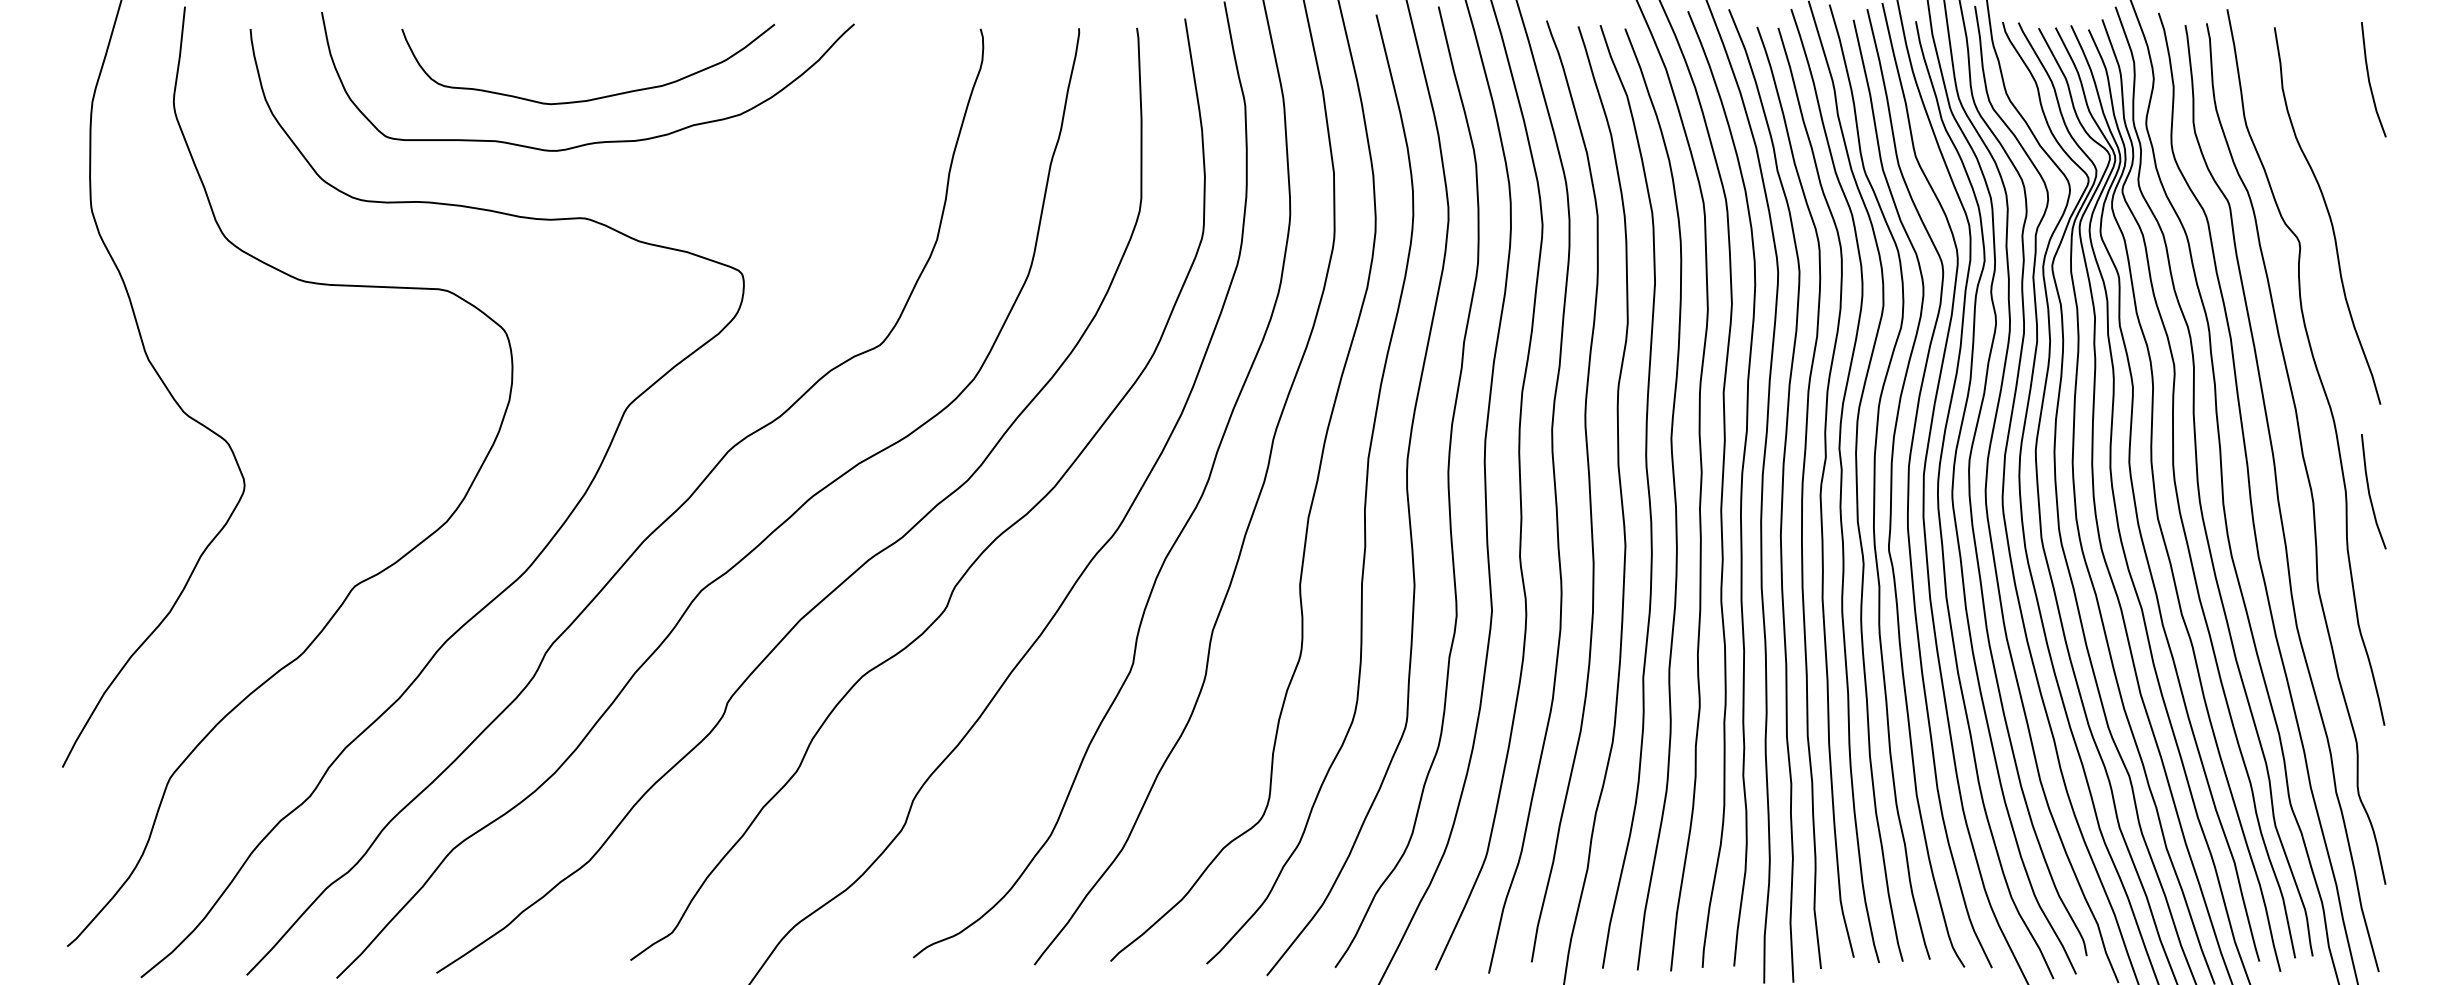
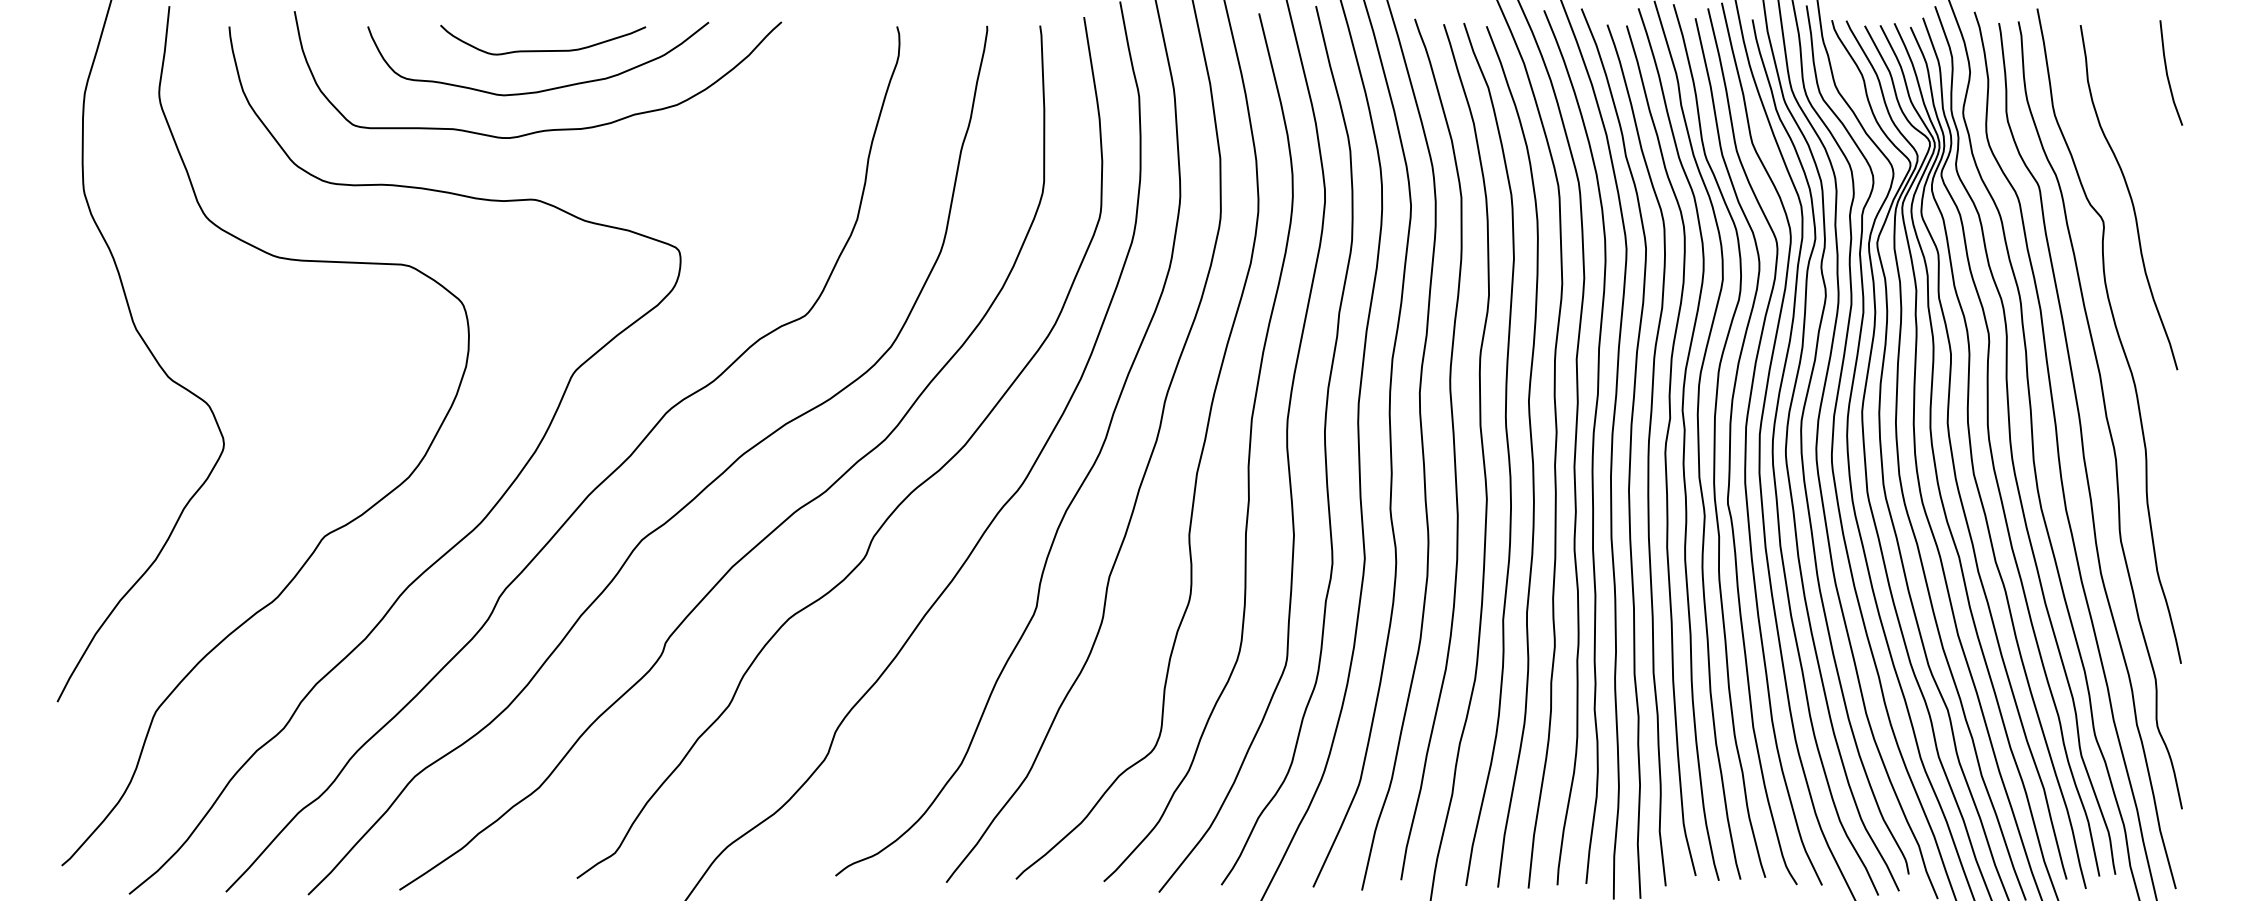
curve: (593, 54) -> (543, 49), added
line: (2370, 493) -> (2168, 451), removed

